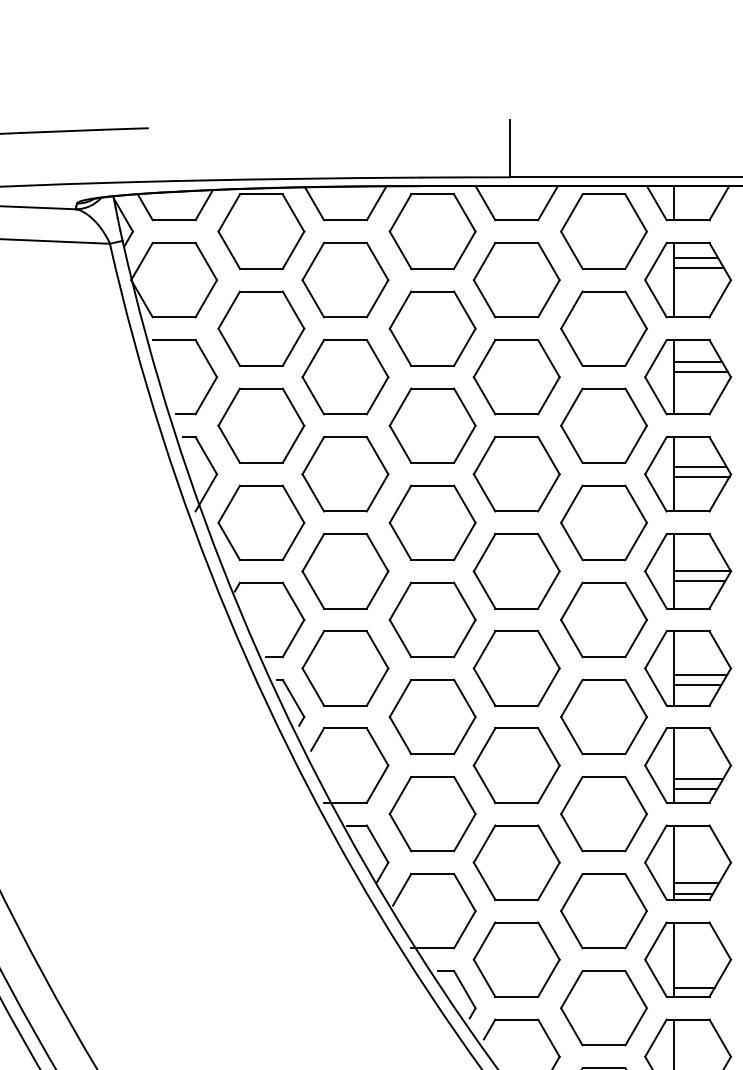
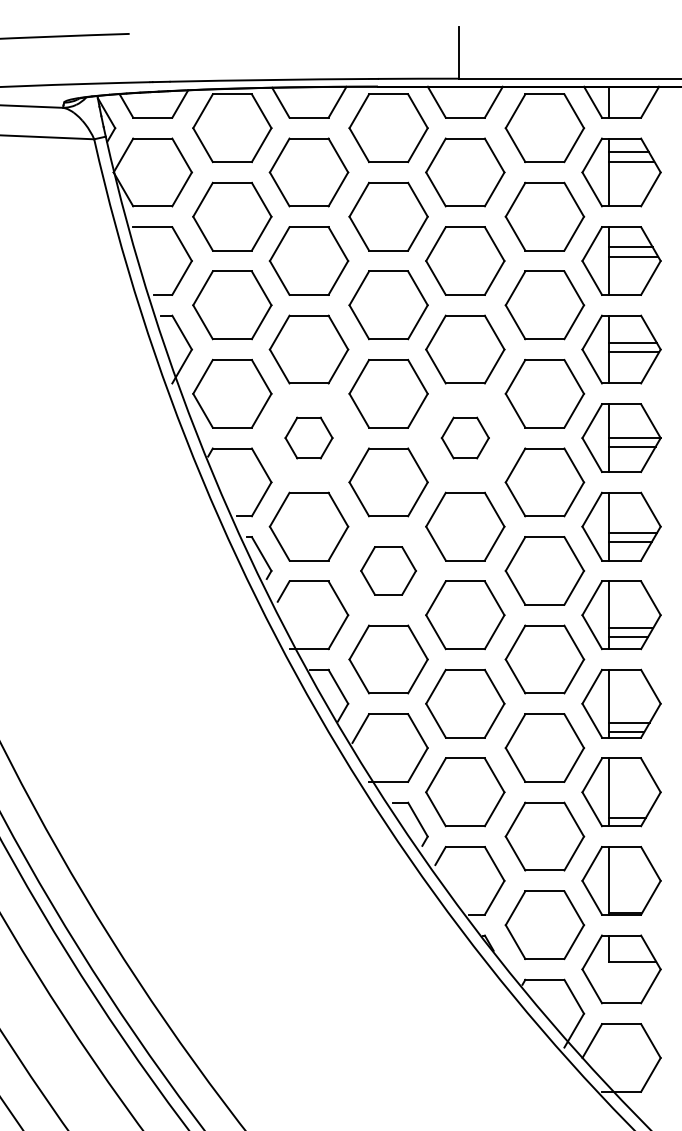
part: (344, 570) -> (308, 437), size x0.6
part: (516, 570) -> (465, 437), size x0.6
part: (432, 716) -> (388, 570), size x0.7

